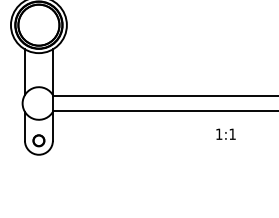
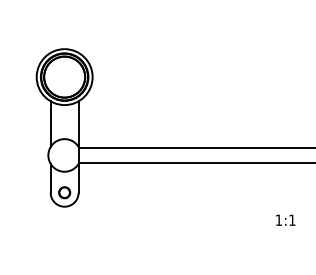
text: (225, 133) -> (285, 219), moved

